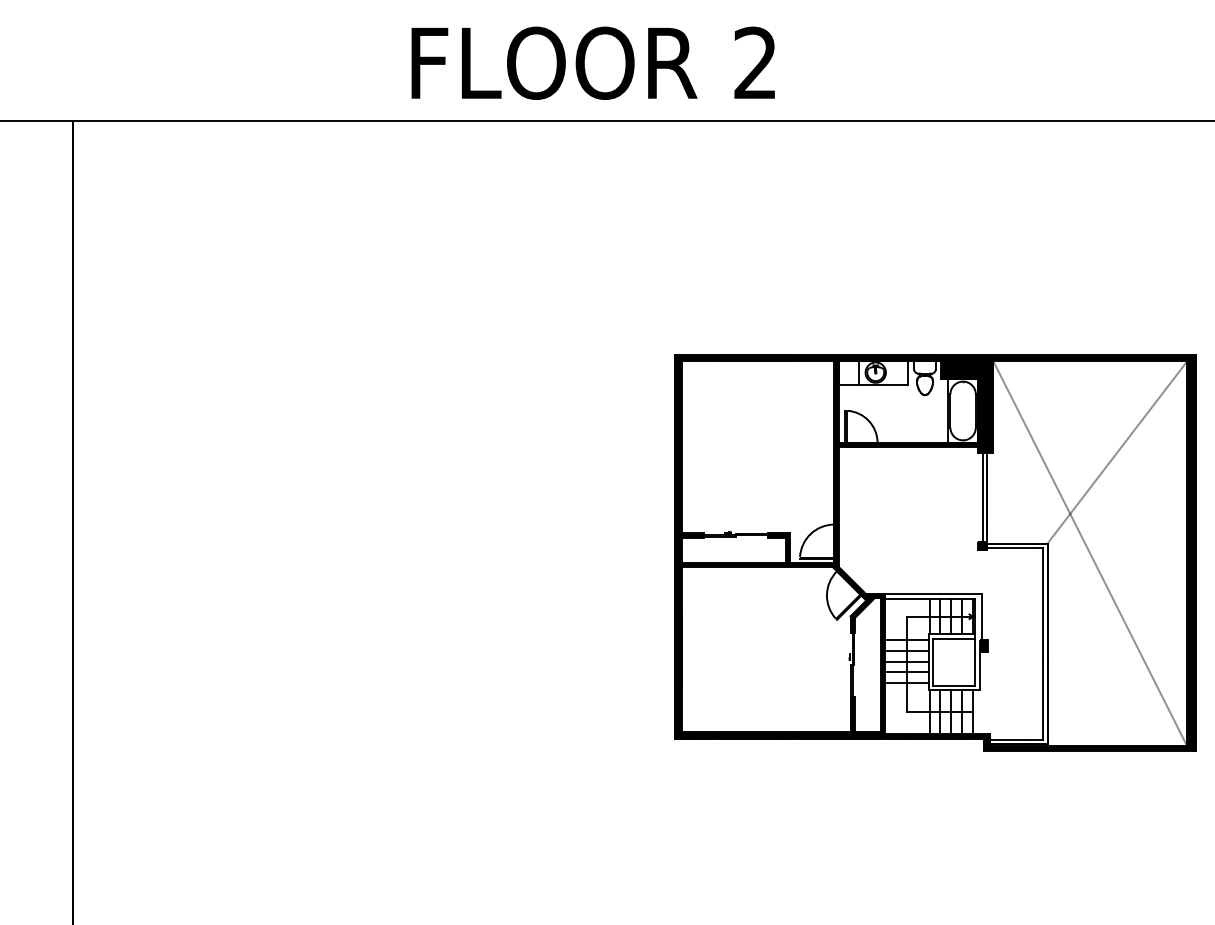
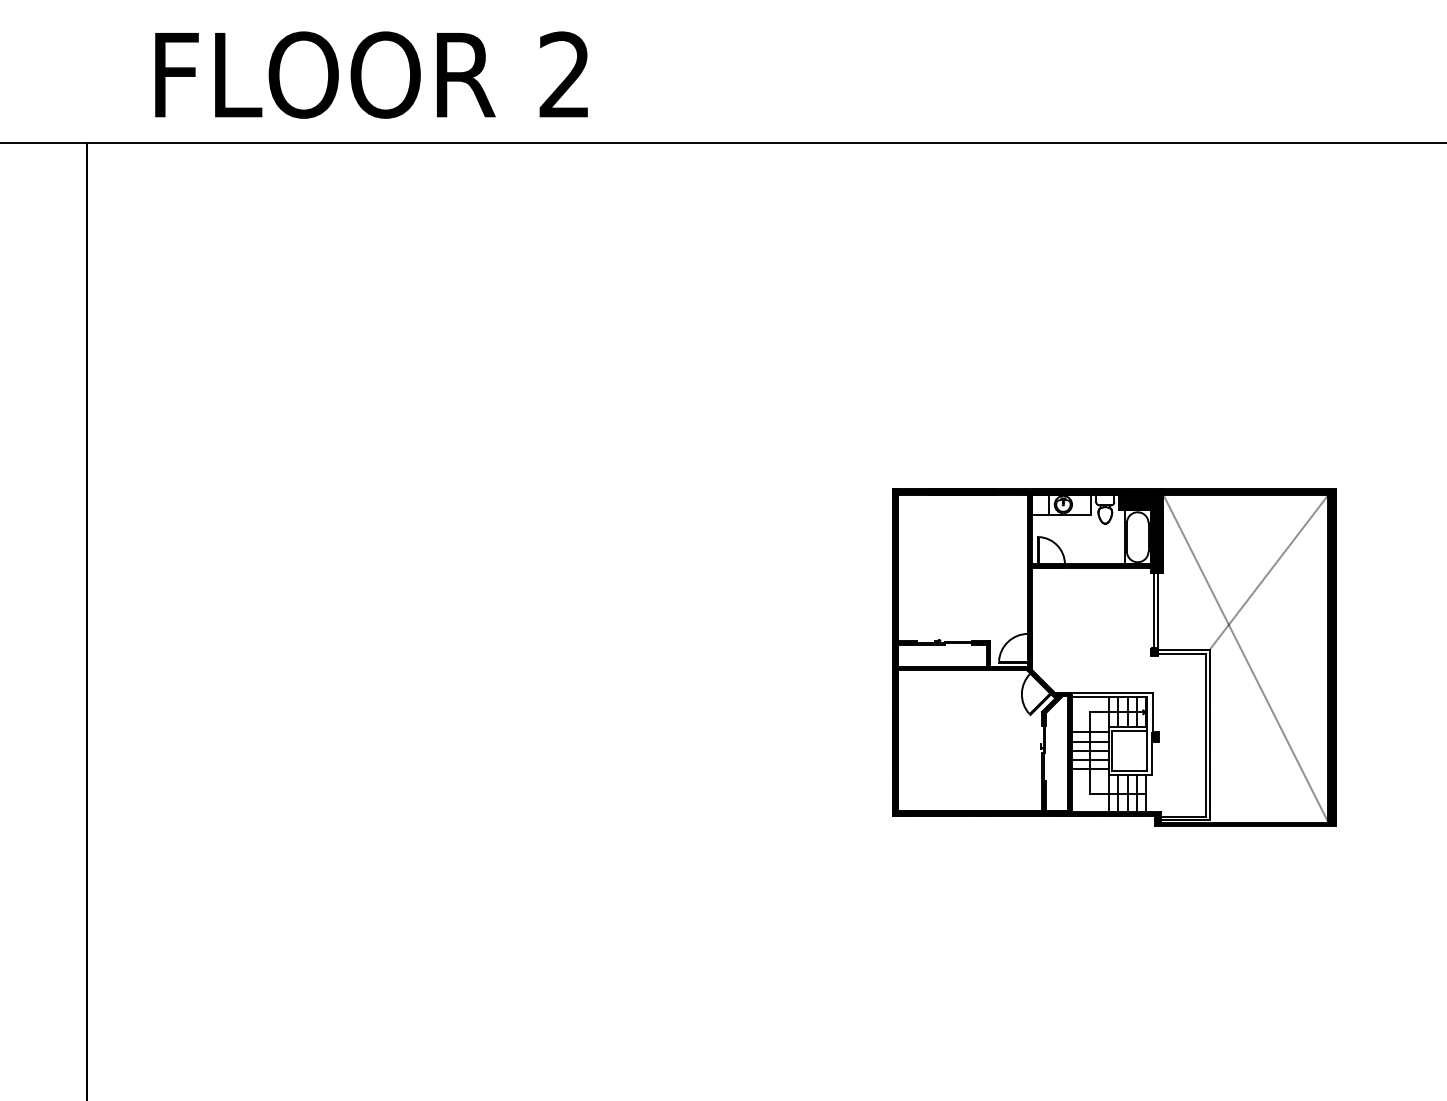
text: (593, 62) -> (371, 74), moved
part: (935, 552) -> (1114, 657), size x0.71

